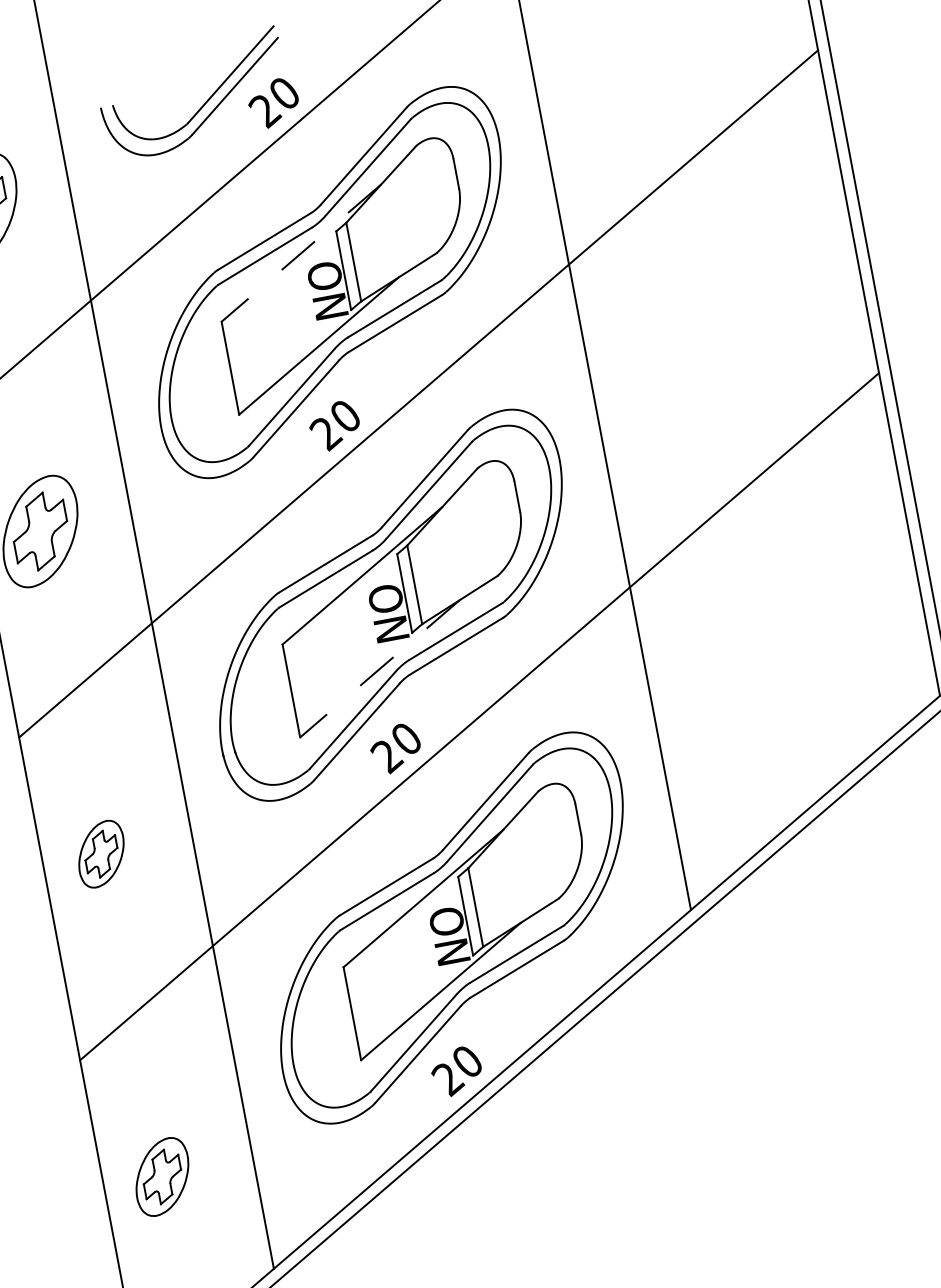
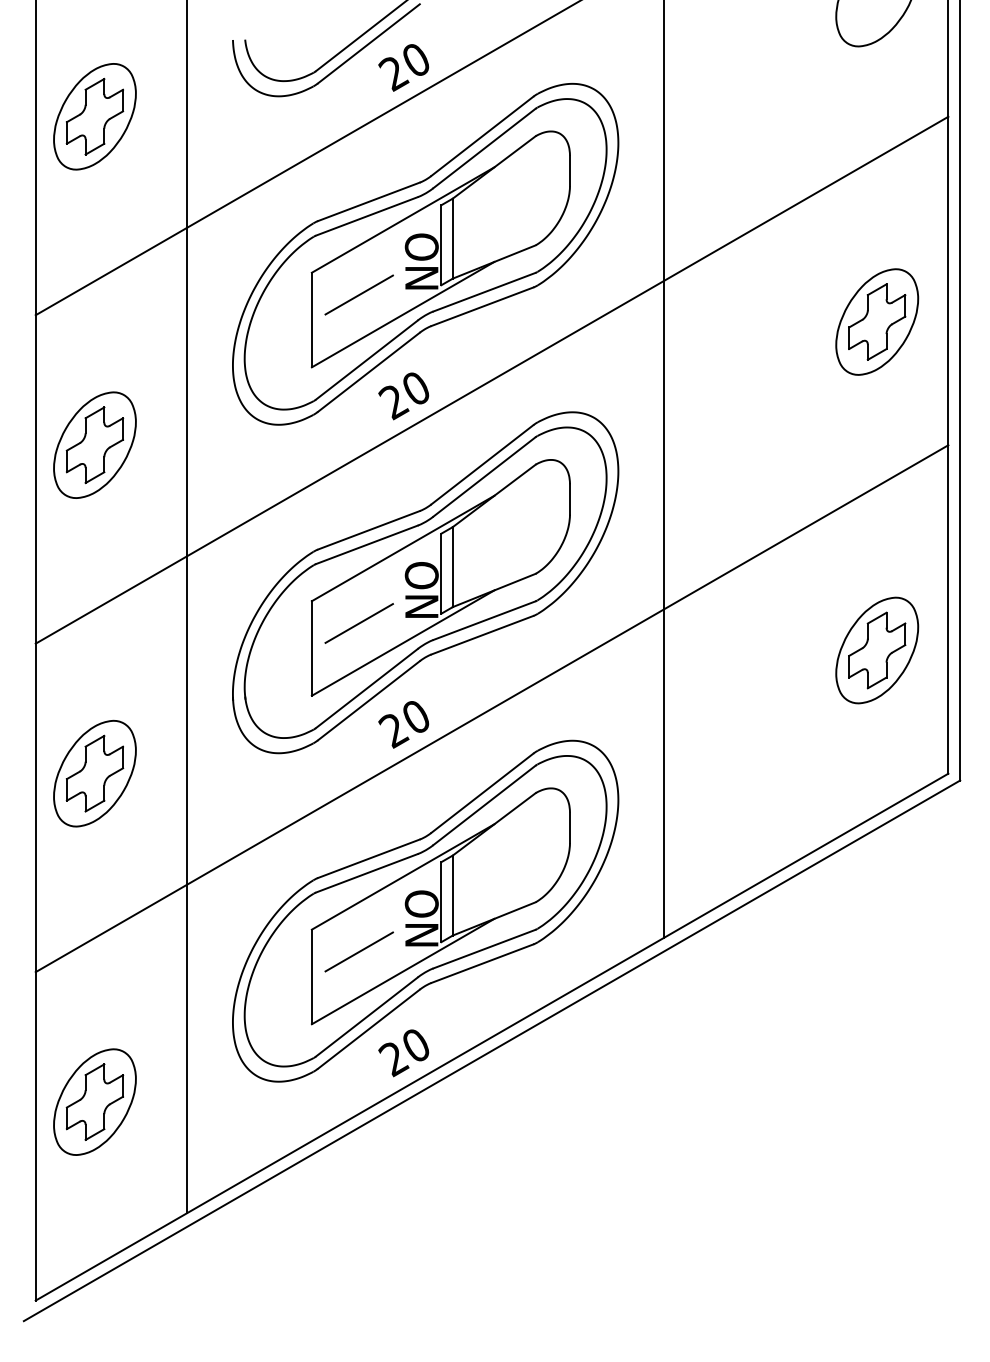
line: (300, 253) -> (402, 220), dashed -> solid
part: (786, 264) -> (877, 321), added
line: (271, 334) -> (358, 294), added
part: (847, 587) -> (877, 650), added
line: (332, 657) -> (358, 623), added
line: (379, 669) -> (402, 643), dashed -> solid
part: (100, 854) -> (94, 773), size x1.67
line: (393, 980) -> (358, 951), added
part: (161, 1176) -> (94, 1101), size x1.43

